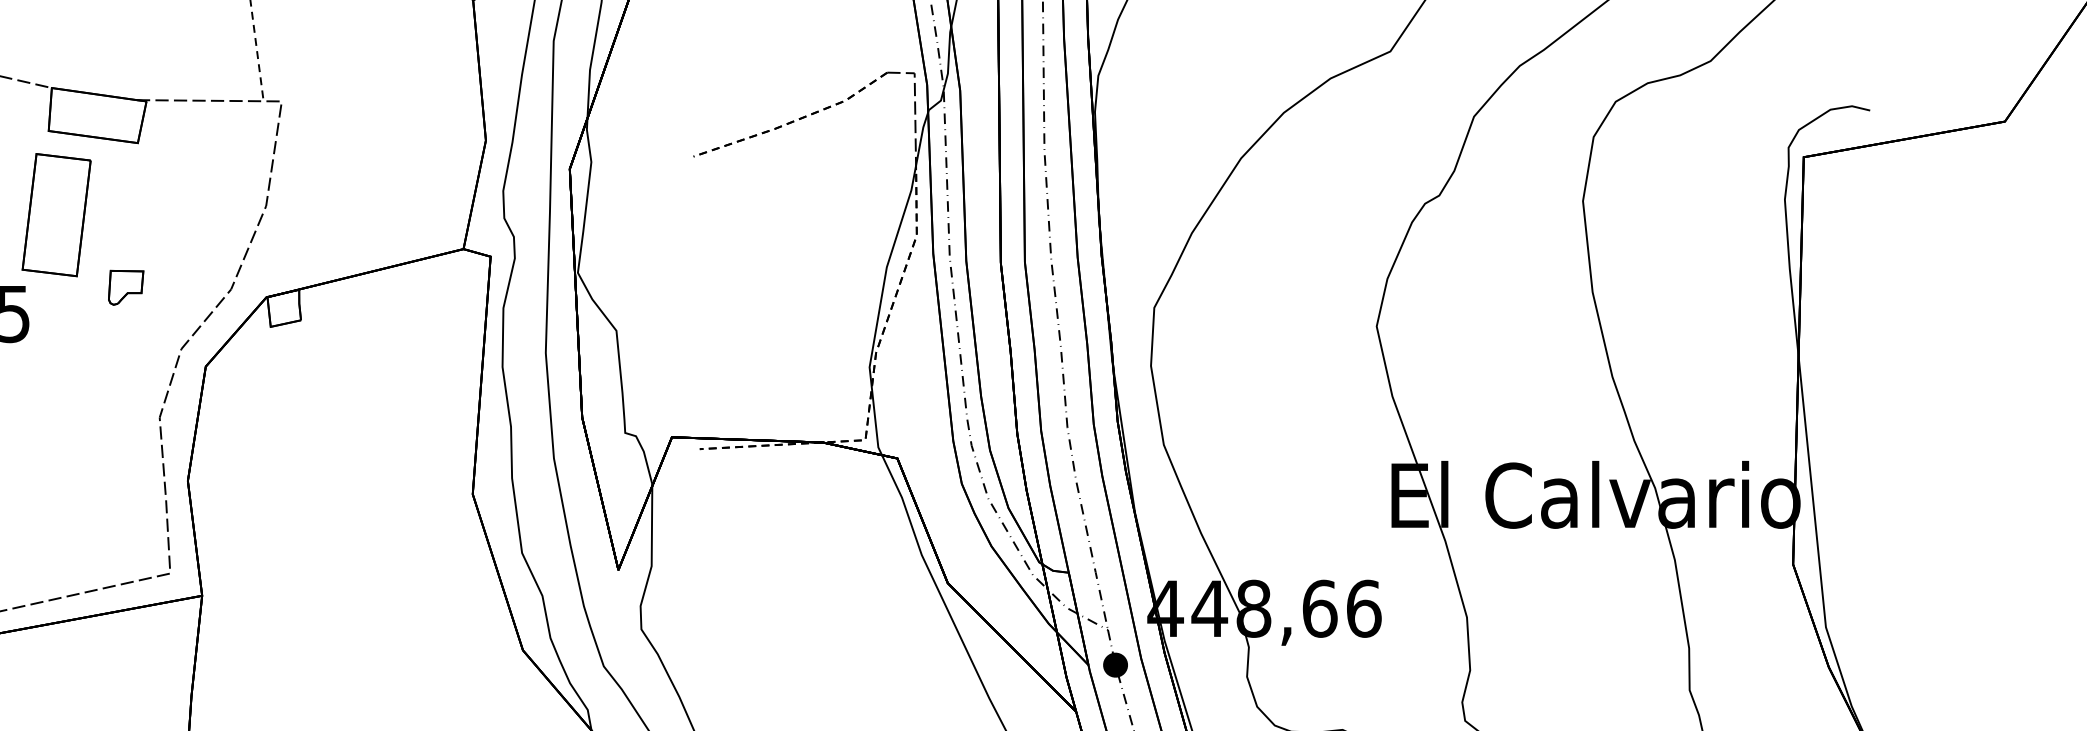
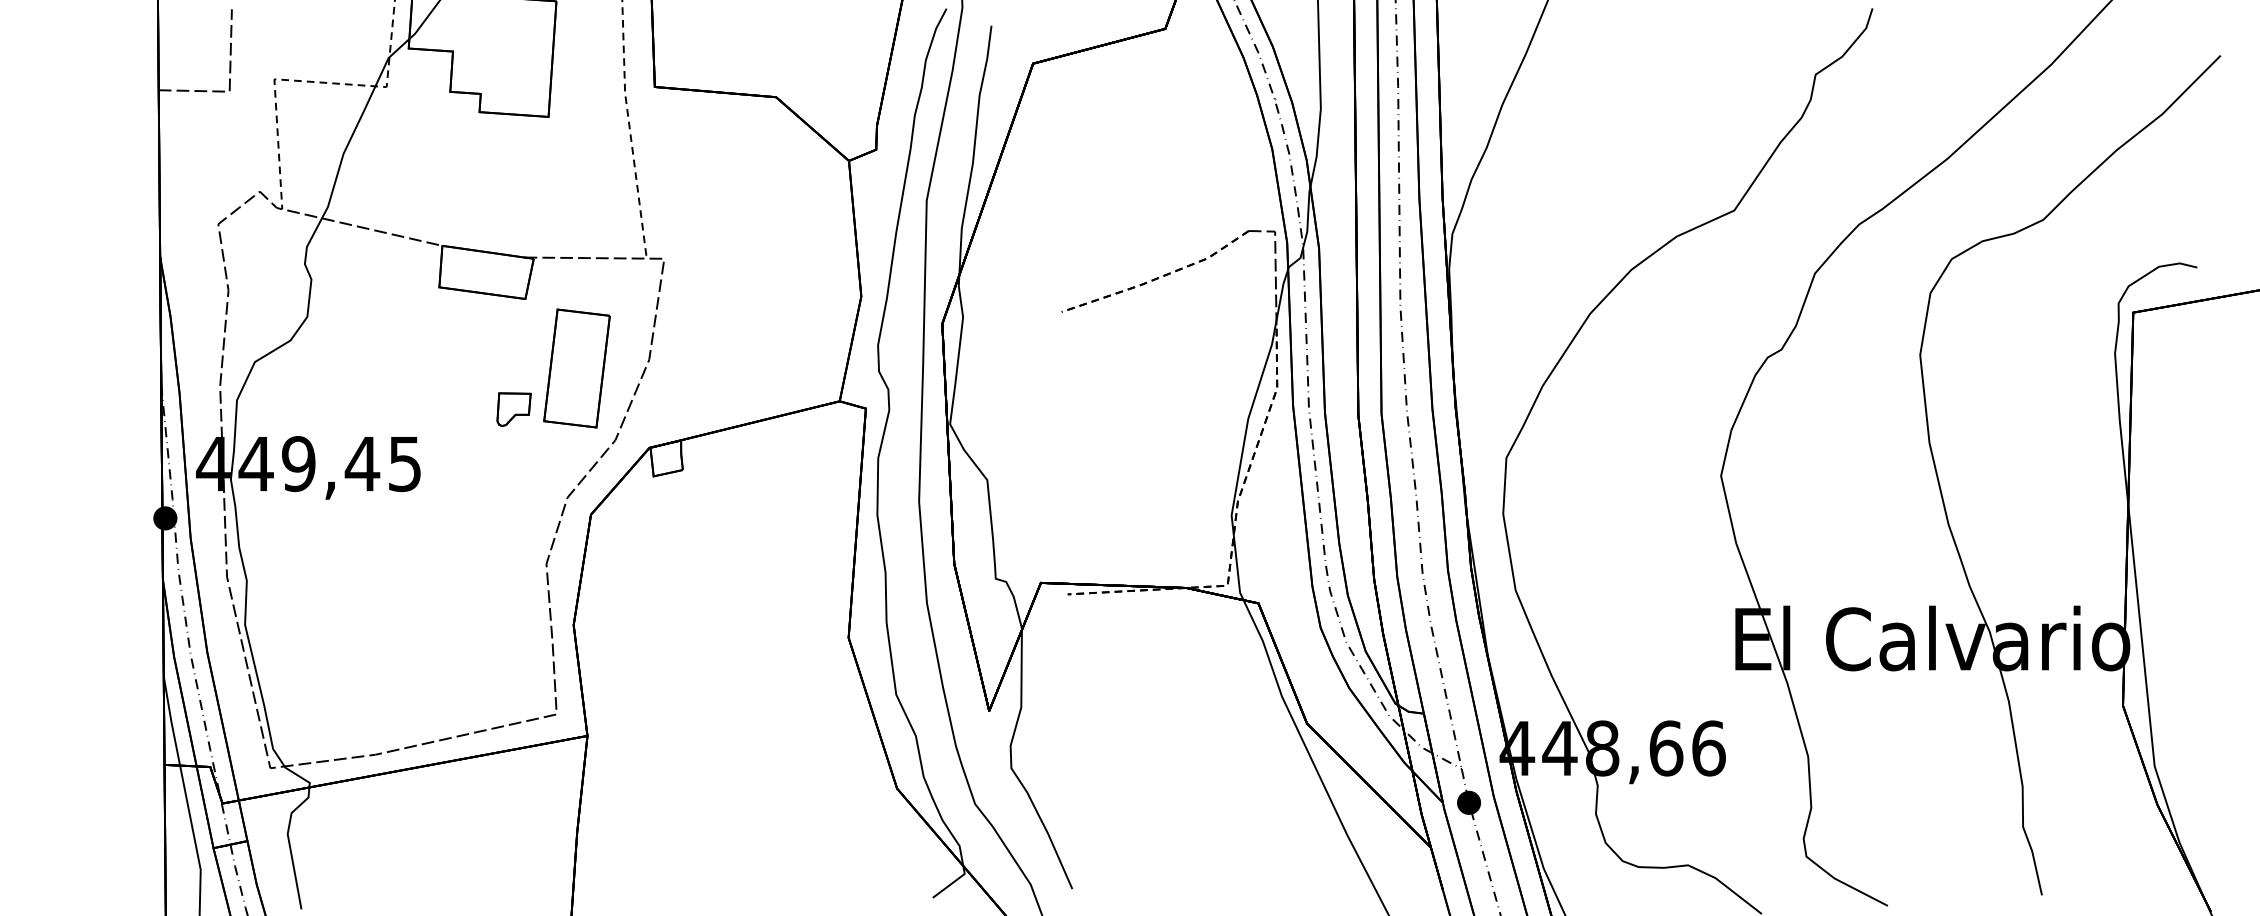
part: (56, 215) -> (576, 368), moved
part: (125, 287) -> (513, 409), moved

